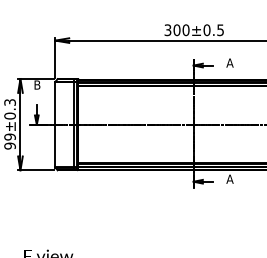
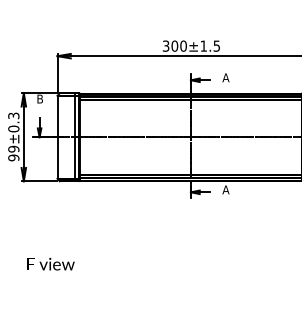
text: (206, 29) -> (203, 45), 300±0.5 -> 300±1.5

